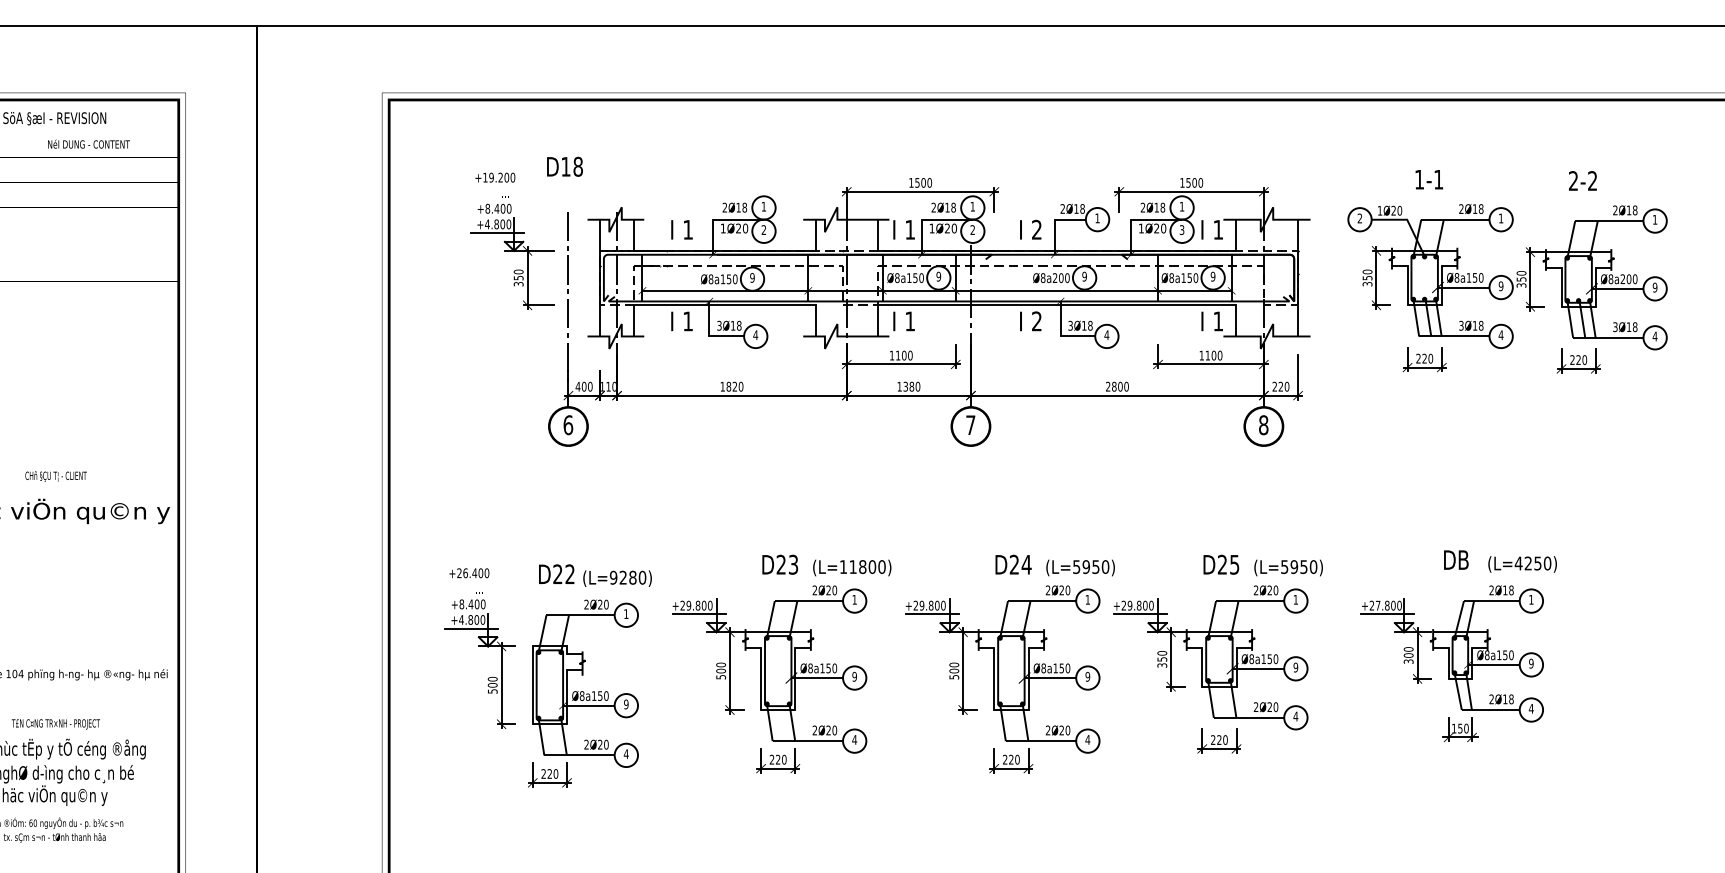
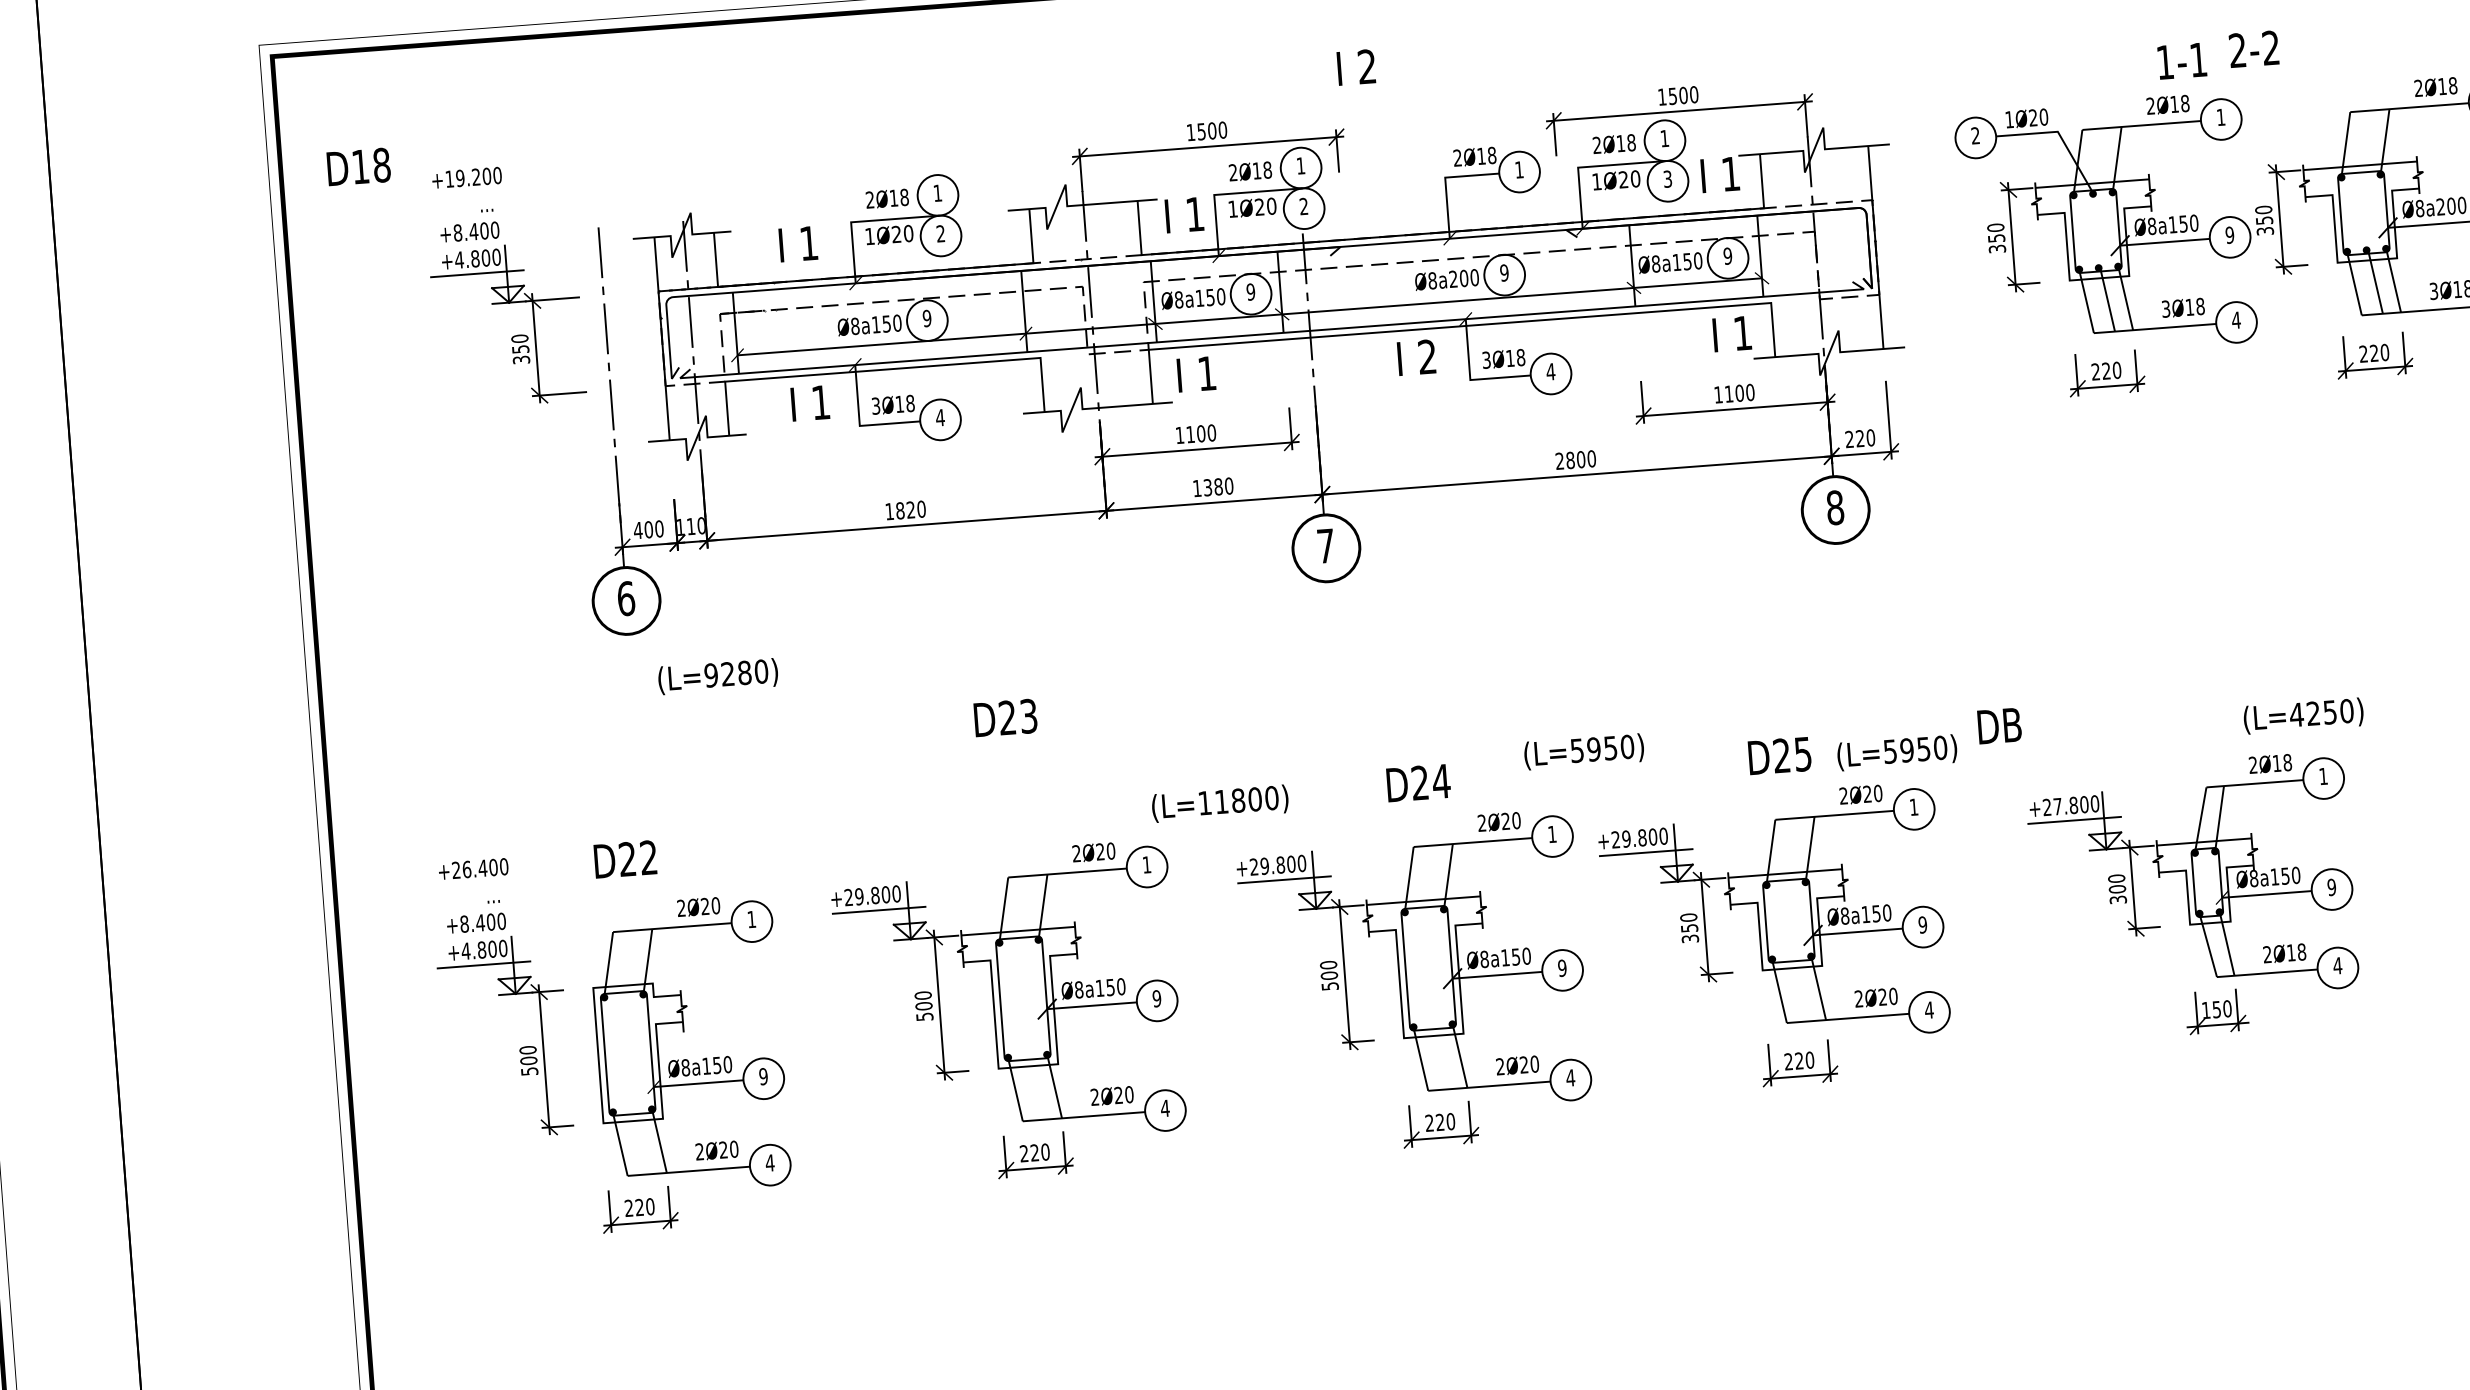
text: (564, 166) -> (357, 166), moved
text: (1429, 179) -> (2182, 60), moved
text: (1582, 180) -> (2253, 48), moved
text: (1030, 229) -> (1355, 66), moved
text: (1456, 559) -> (1999, 724), moved
text: (780, 564) -> (1006, 717), moved
text: (852, 567) -> (1220, 802), moved
text: (1080, 567) -> (1583, 750), moved
text: (617, 578) -> (718, 676), moved

